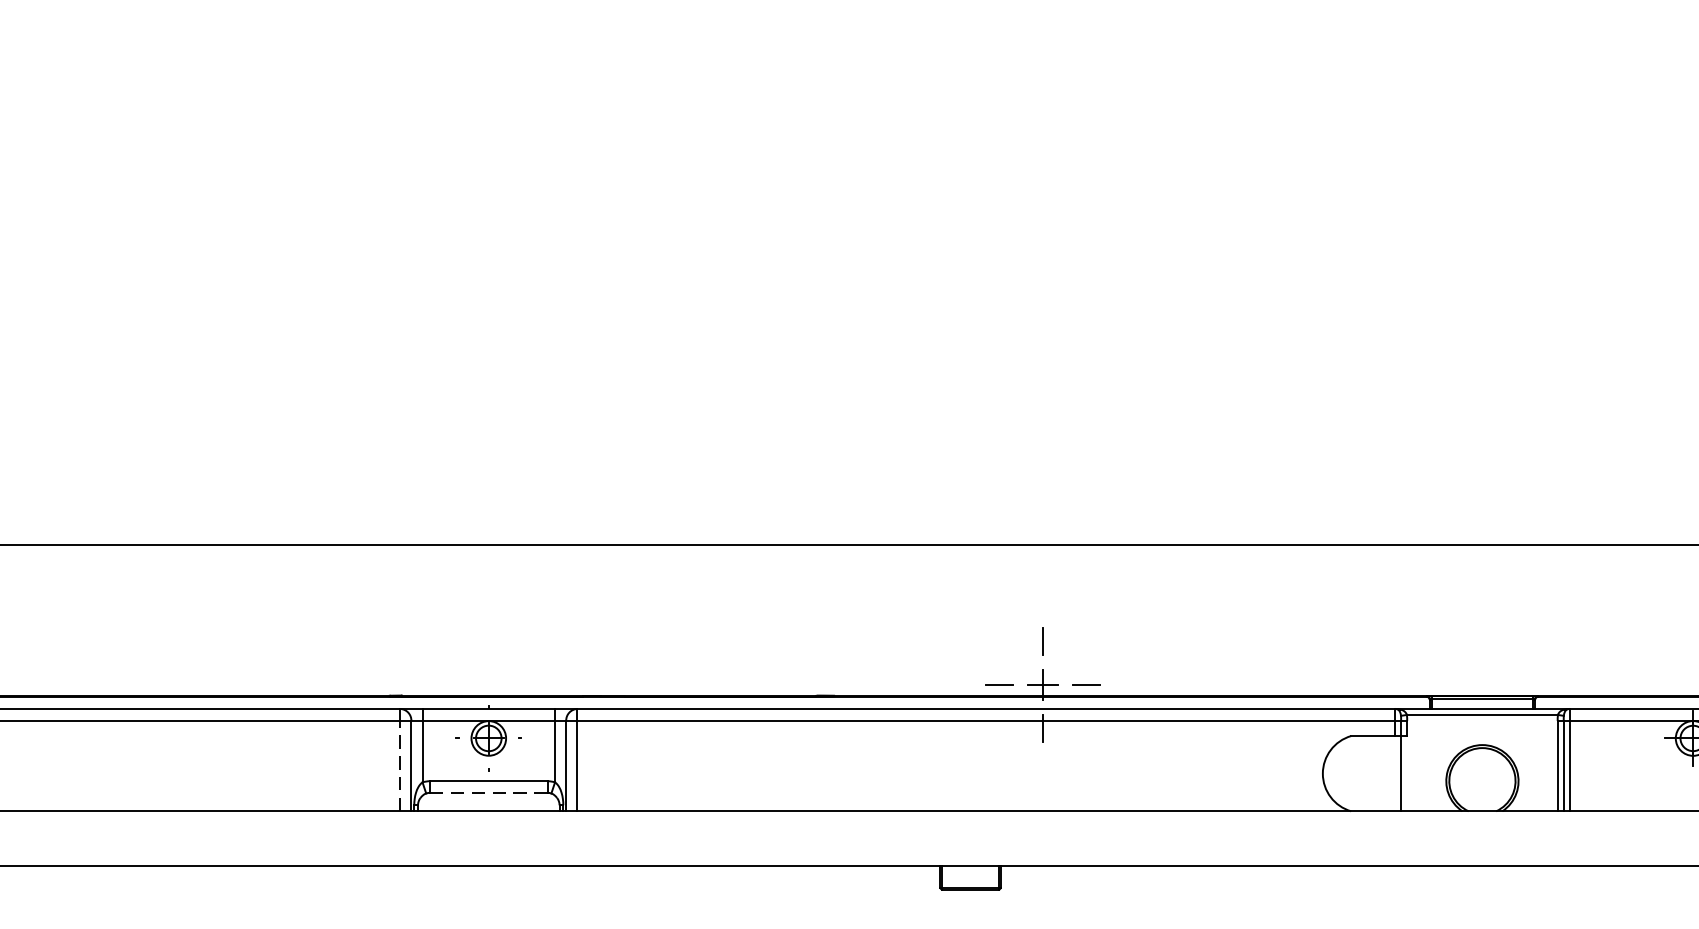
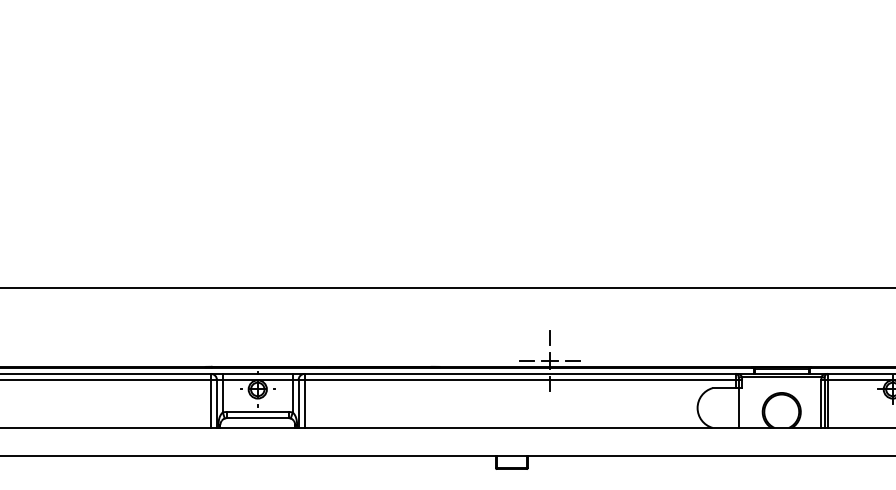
line: (401, 766) -> (211, 404), dashed -> solid
line: (488, 793) -> (257, 418), dashed -> solid

